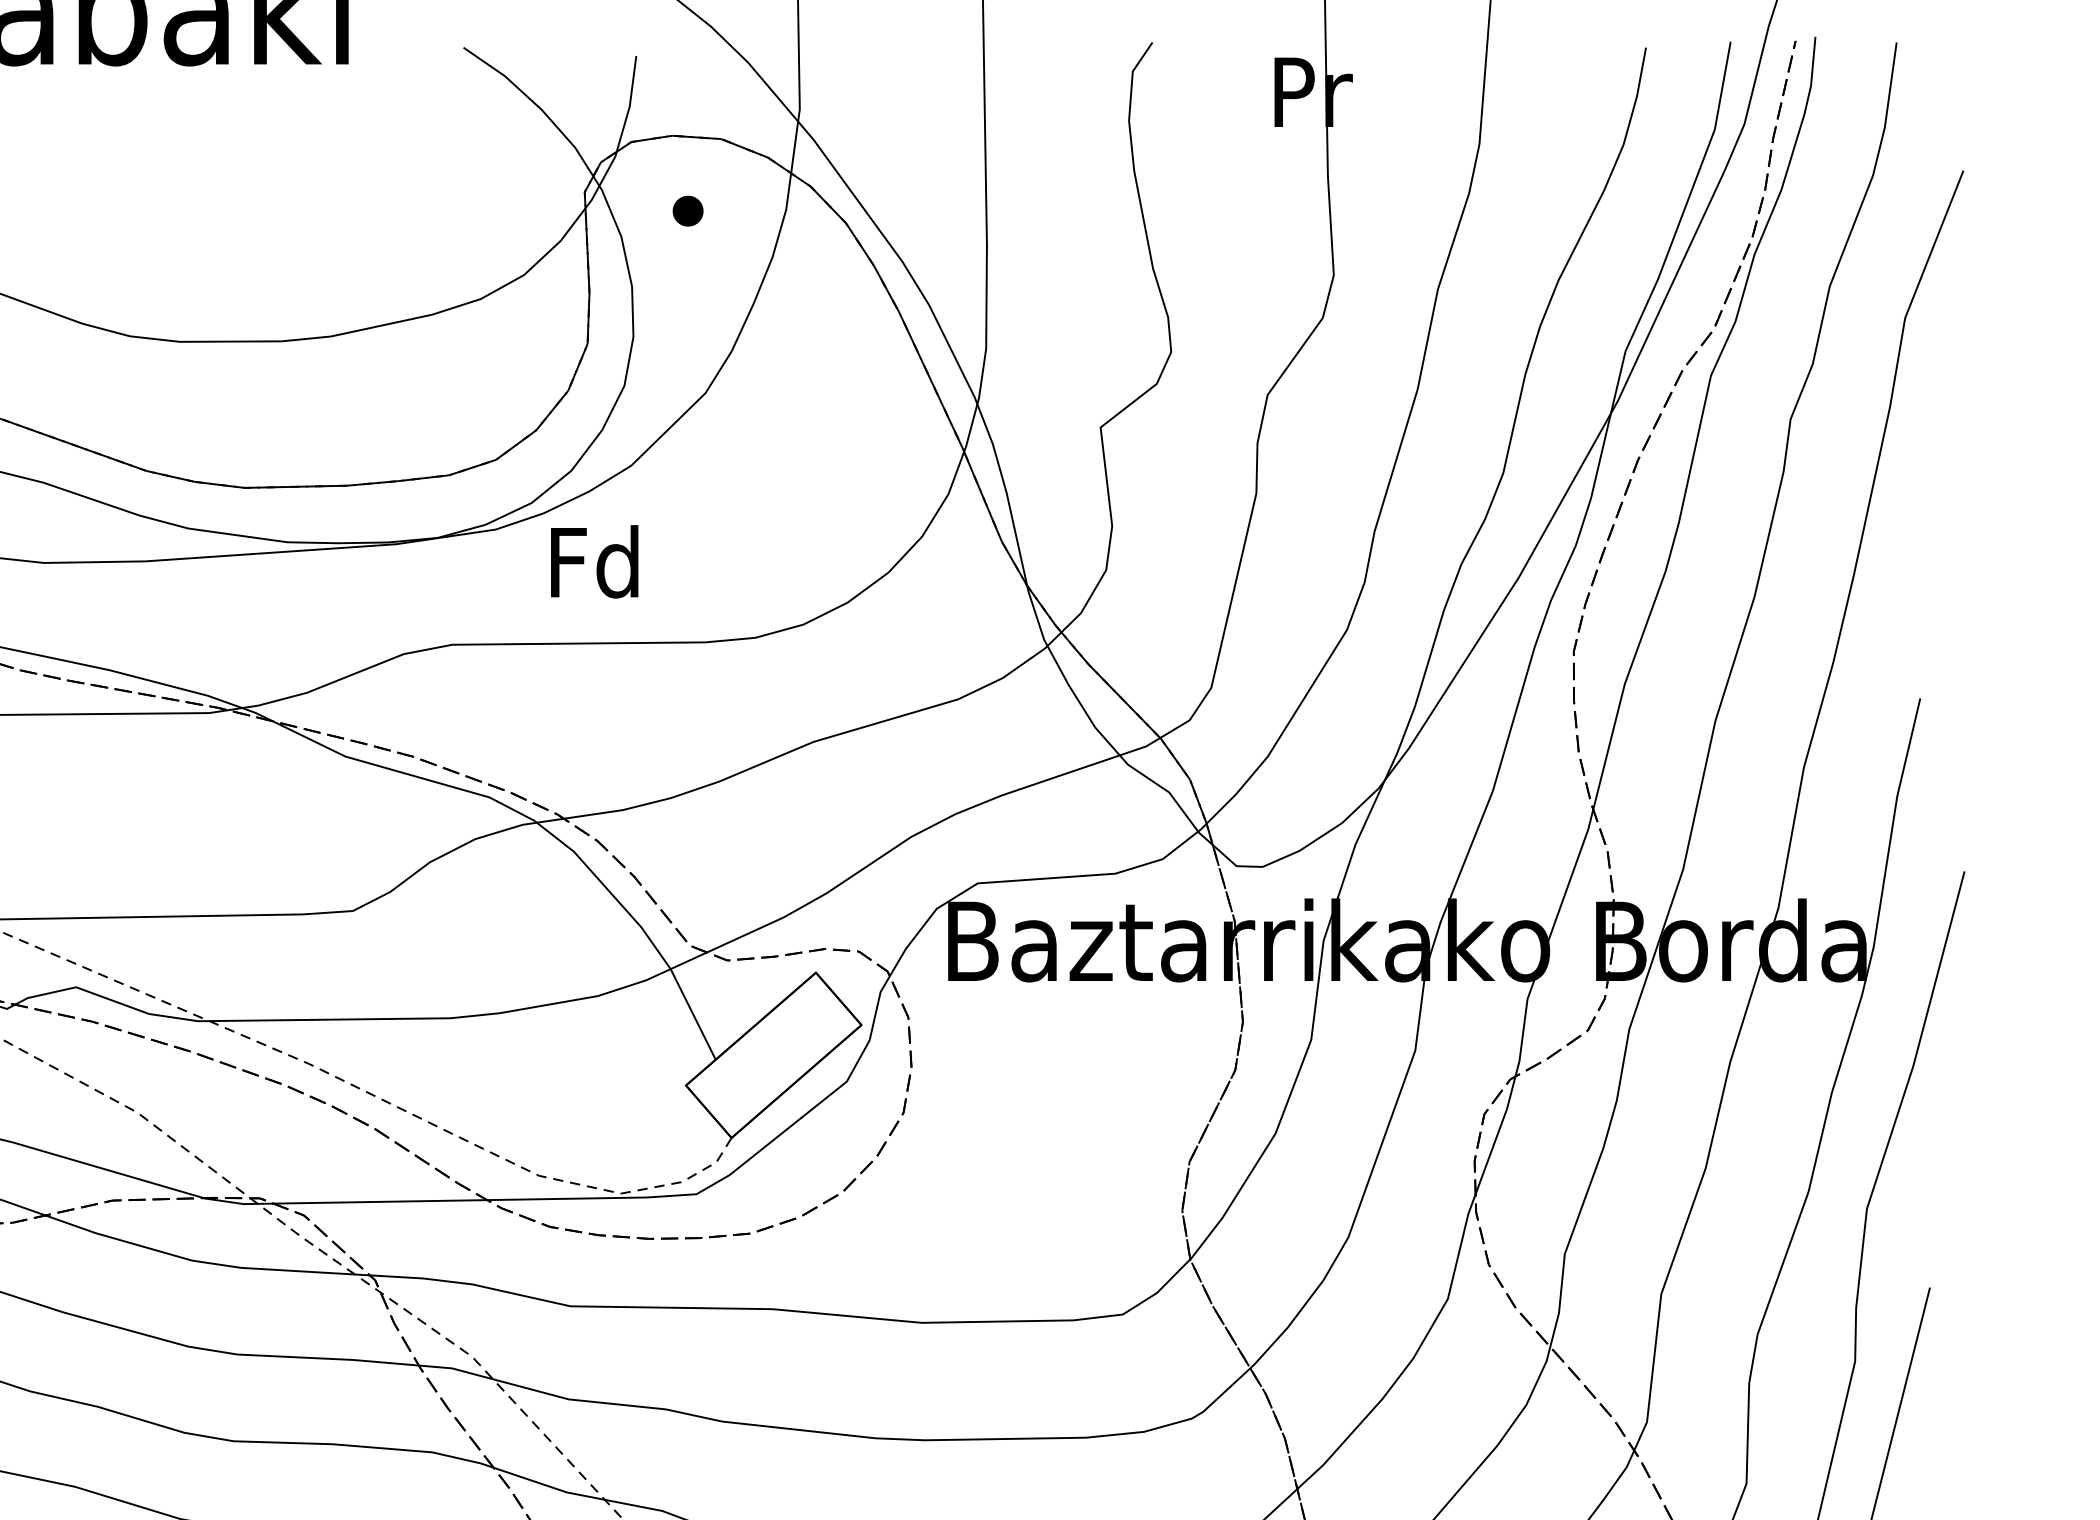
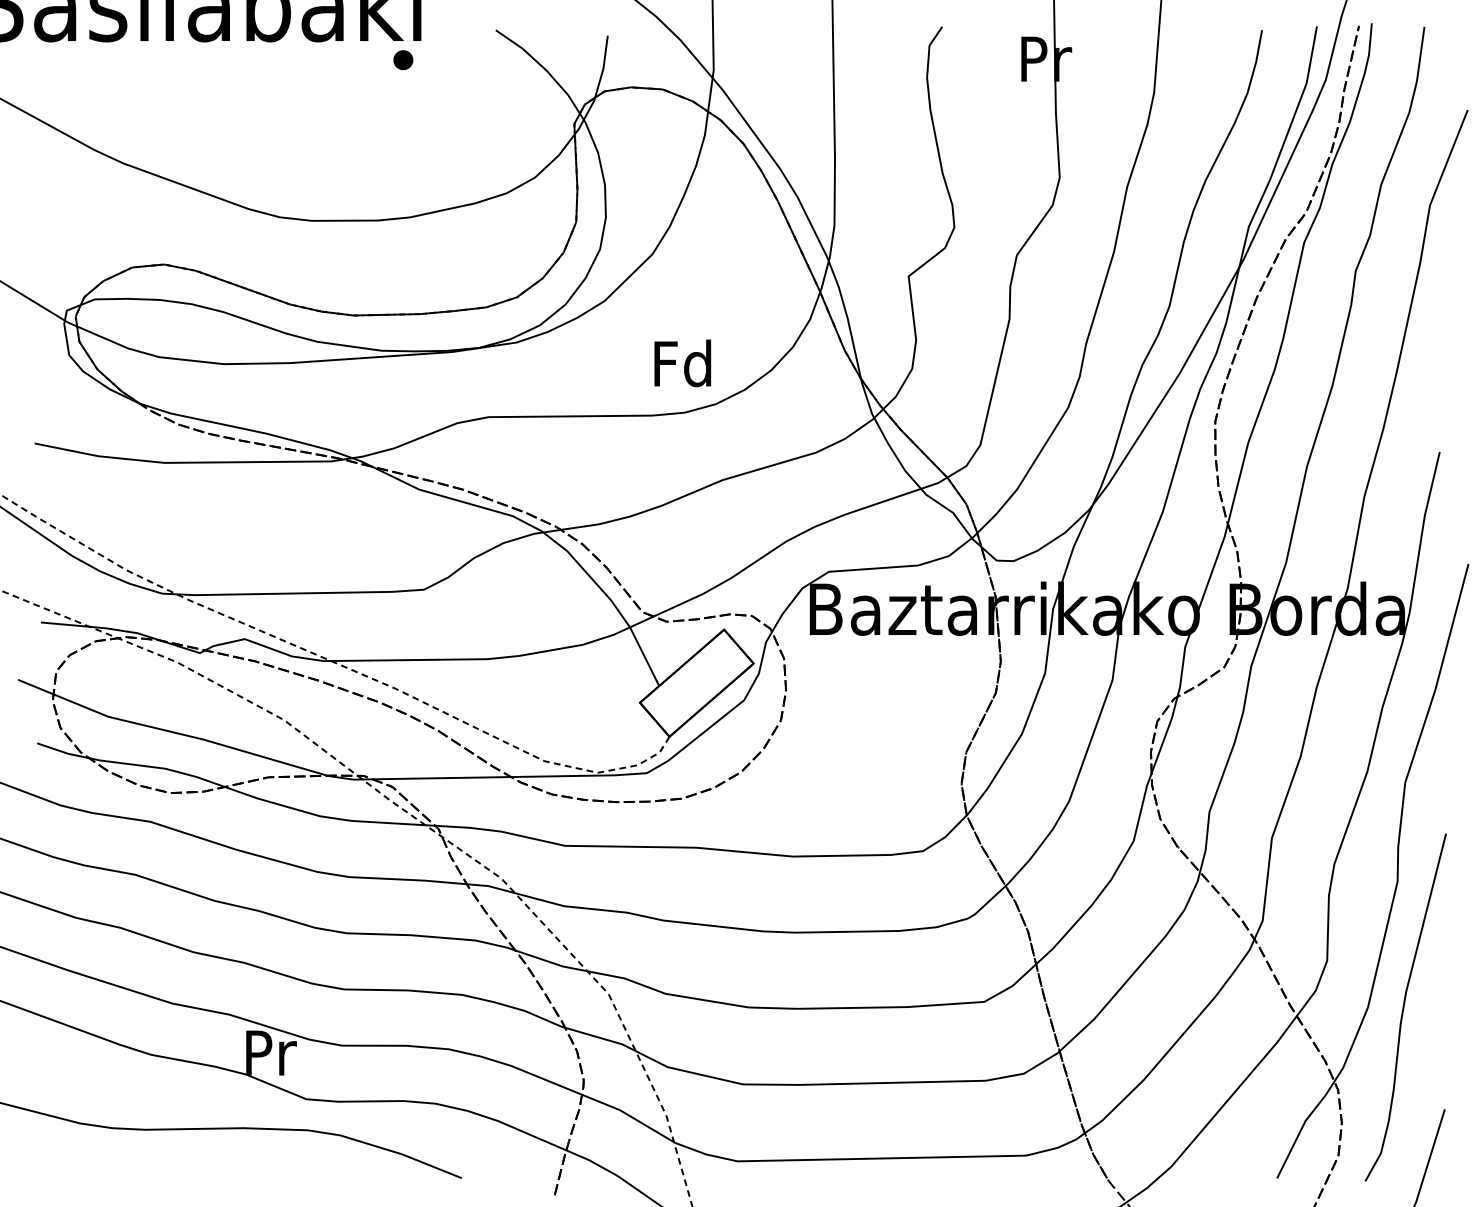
part: (688, 210) -> (403, 59), moved
text: (594, 561) -> (682, 363), moved

